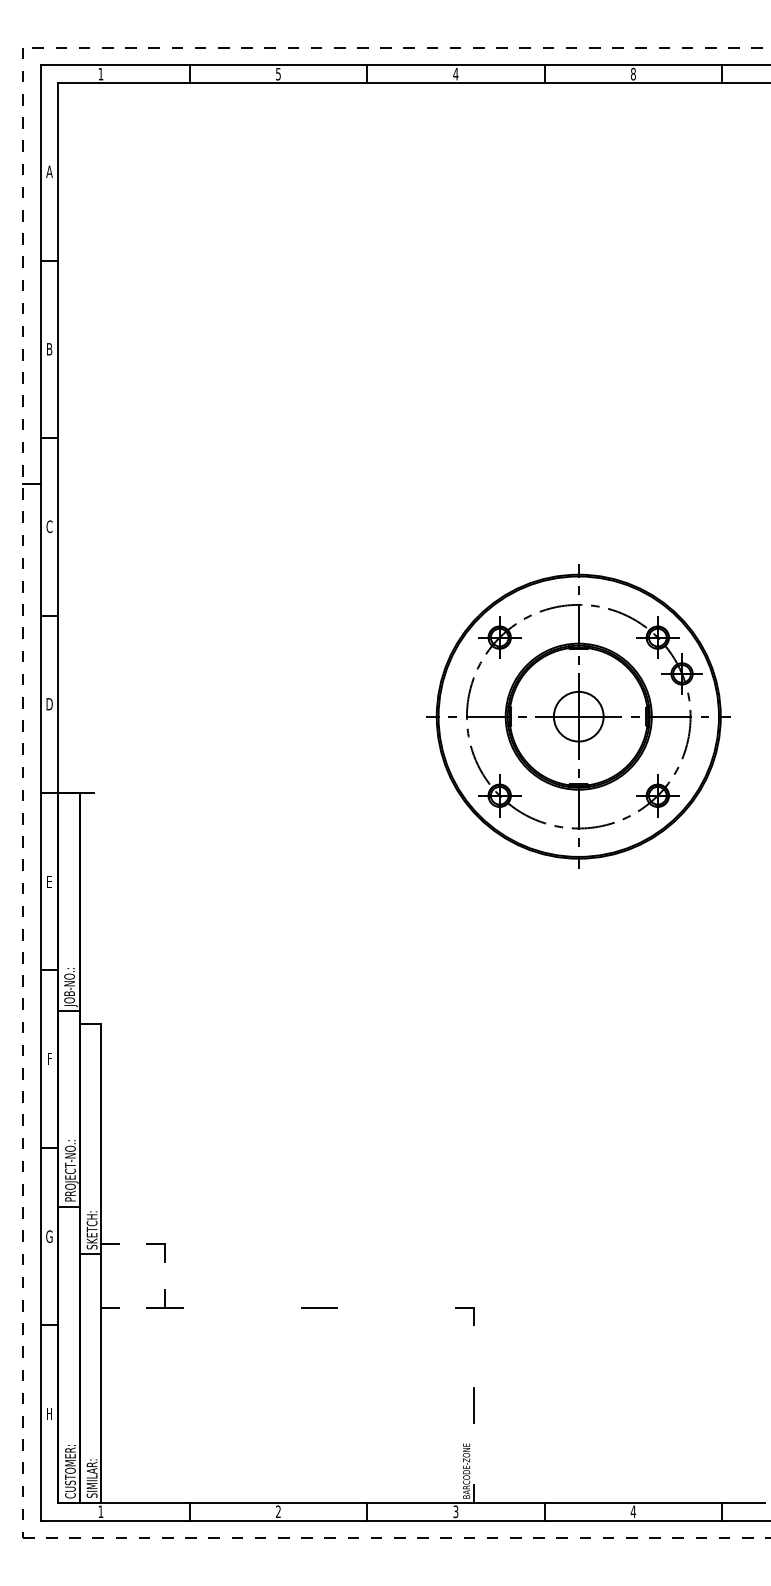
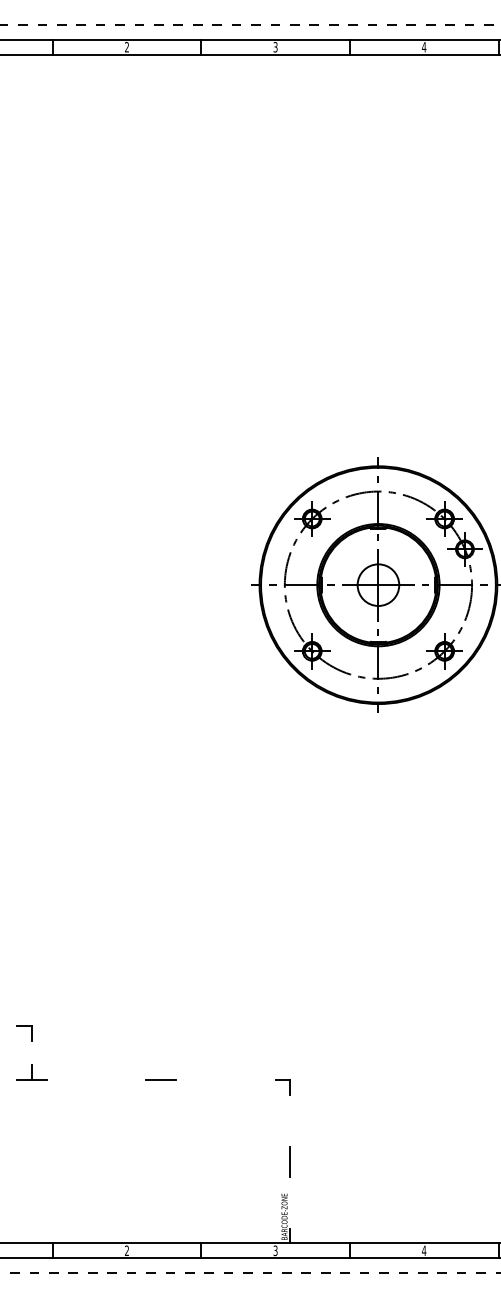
text: (278, 73) -> (127, 46), 5 -> 2
text: (455, 73) -> (275, 46), 4 -> 3
text: (633, 73) -> (424, 46), 8 -> 4

